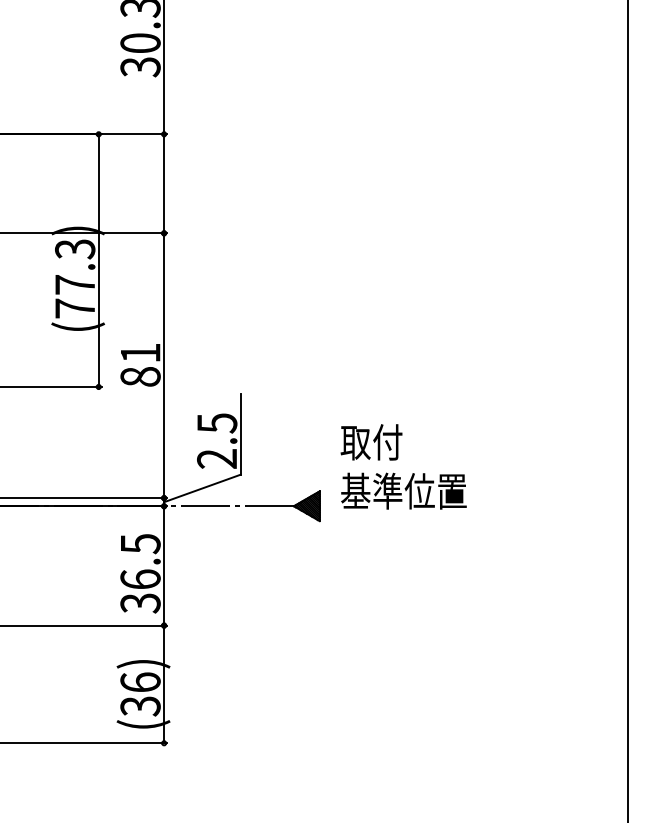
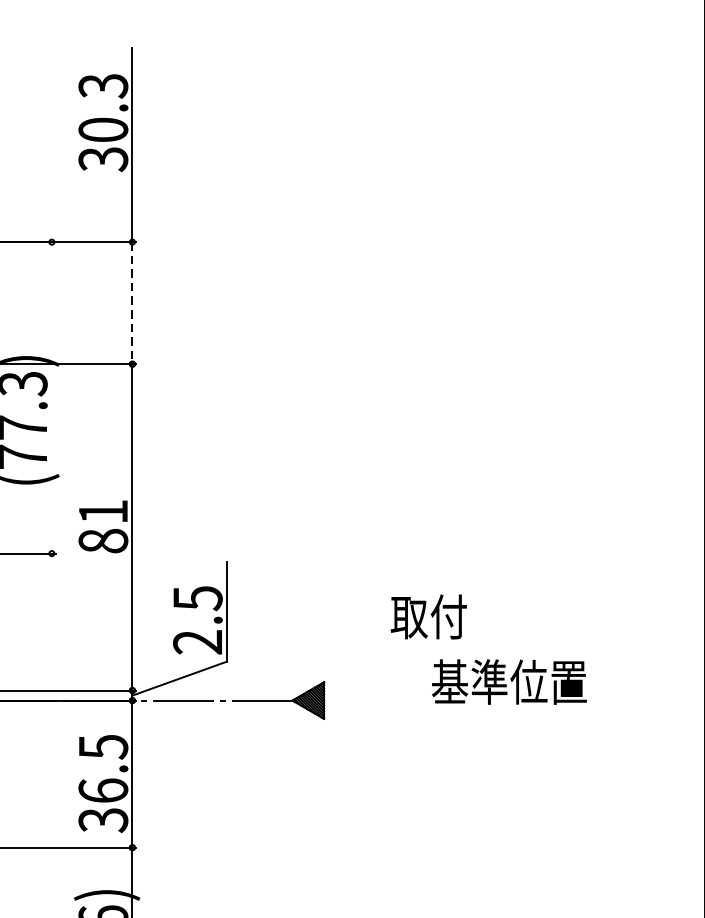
line: (164, 183) -> (132, 302), solid -> dashed
line: (98, 260) -> (51, 397), removed
text: (371, 442) -> (428, 617), moved
text: (403, 490) -> (508, 681), moved

